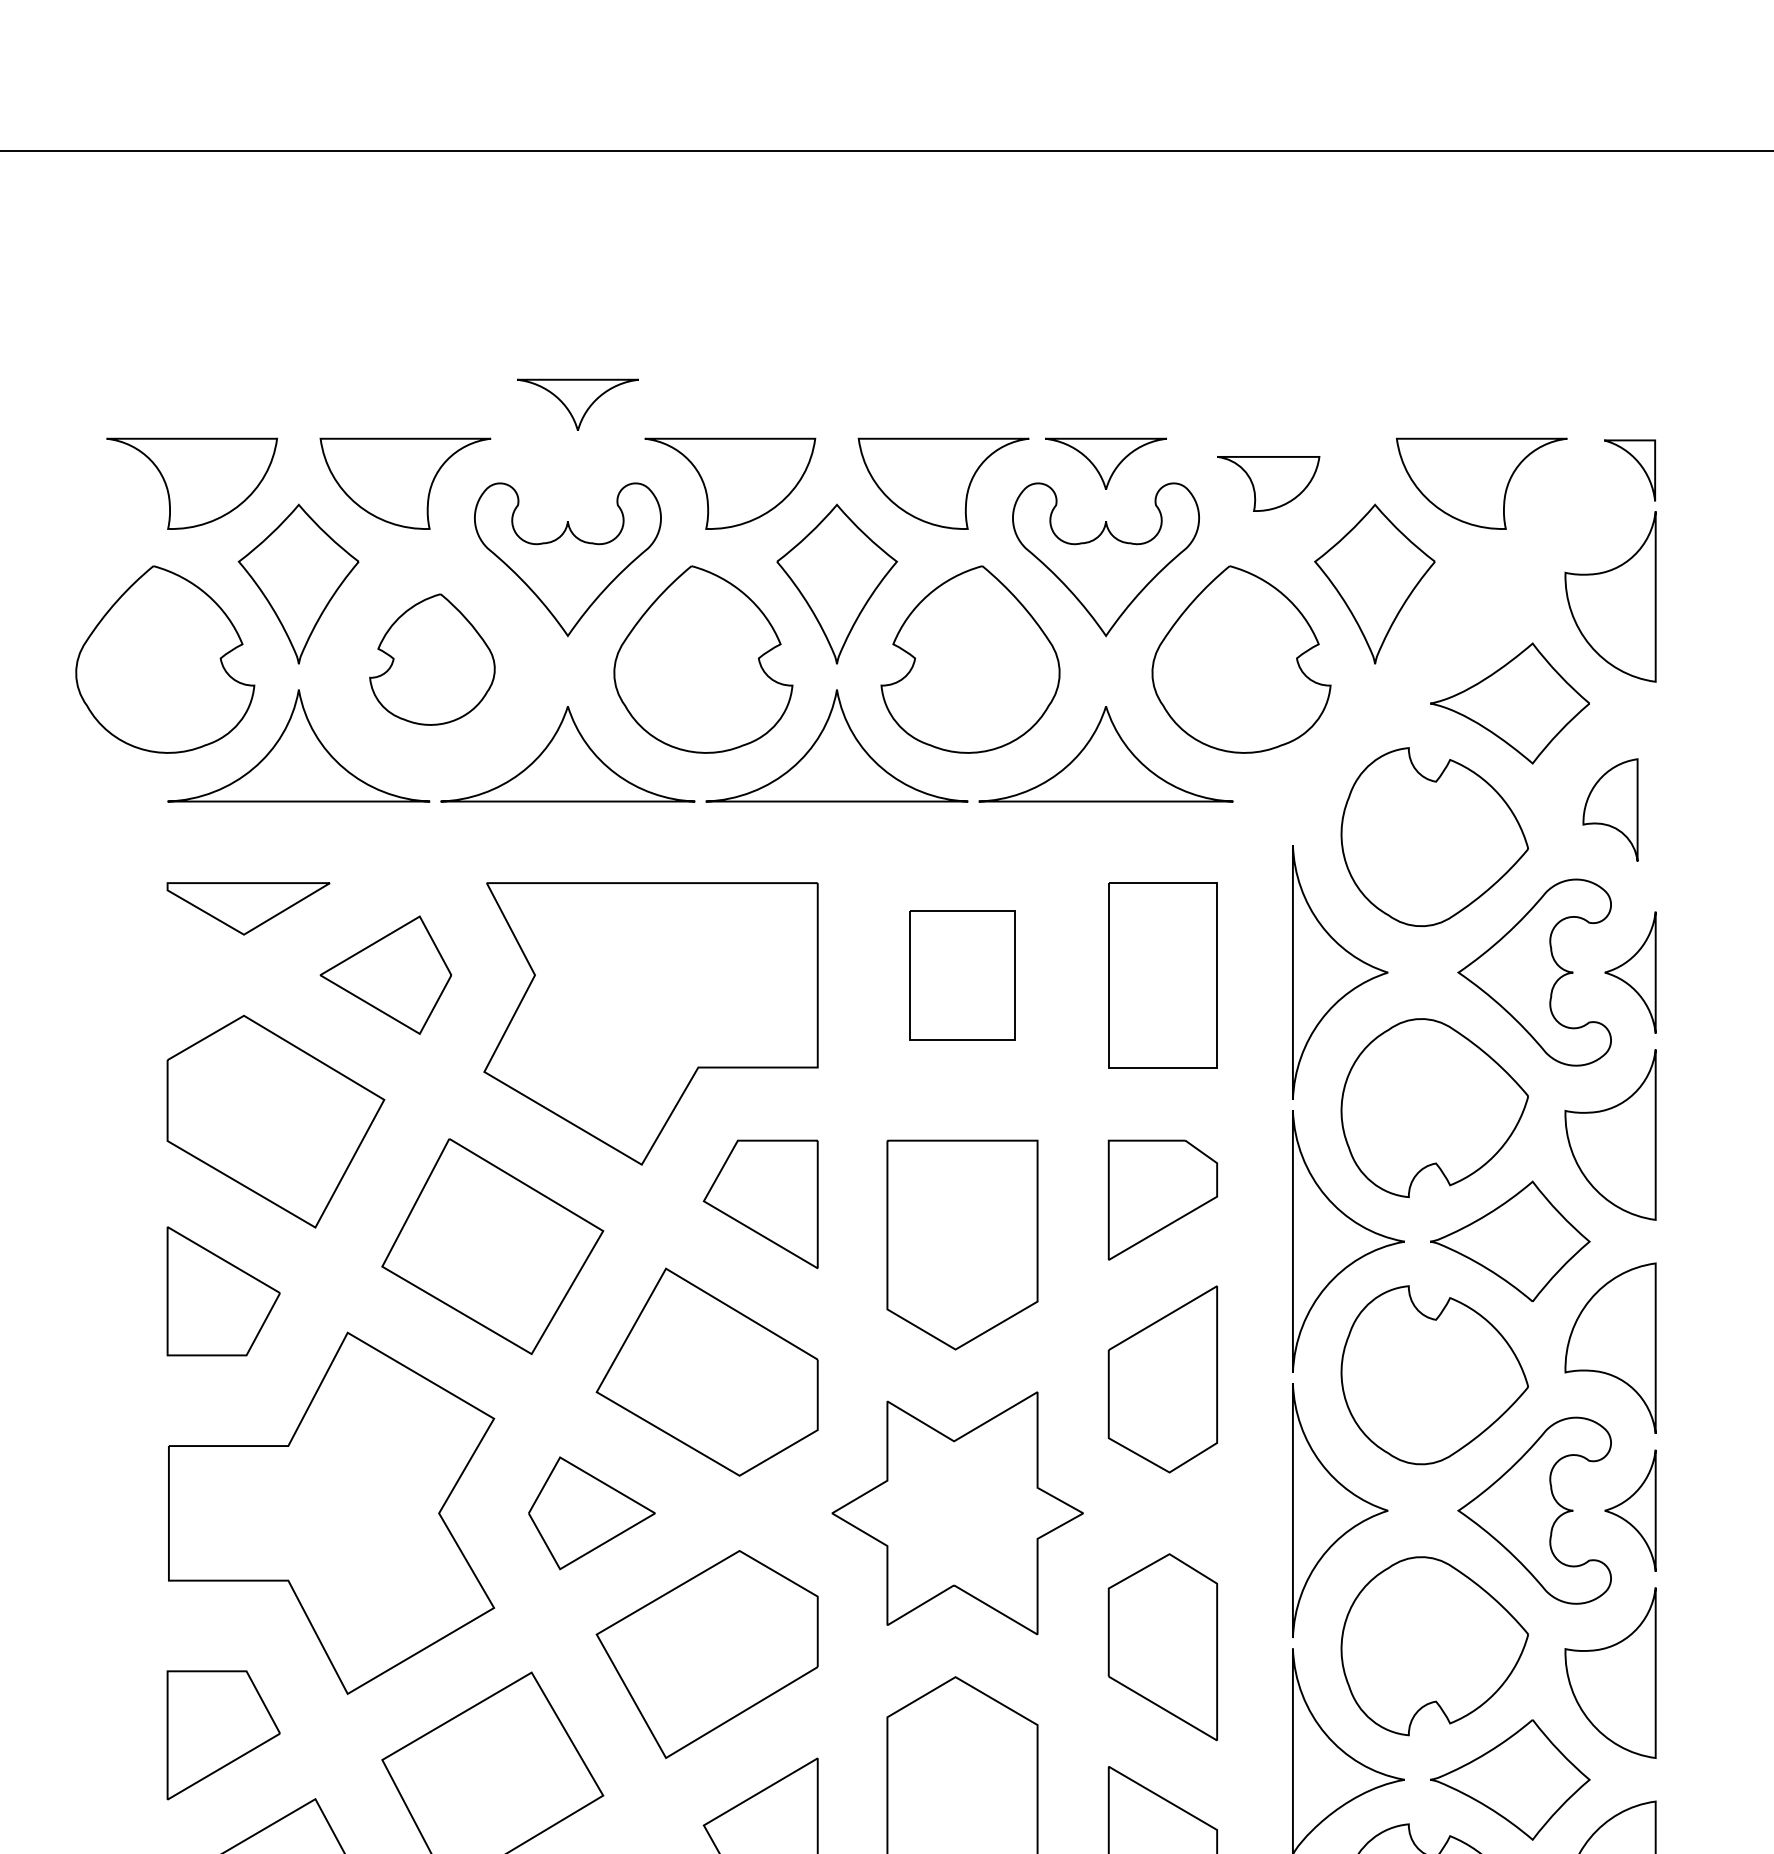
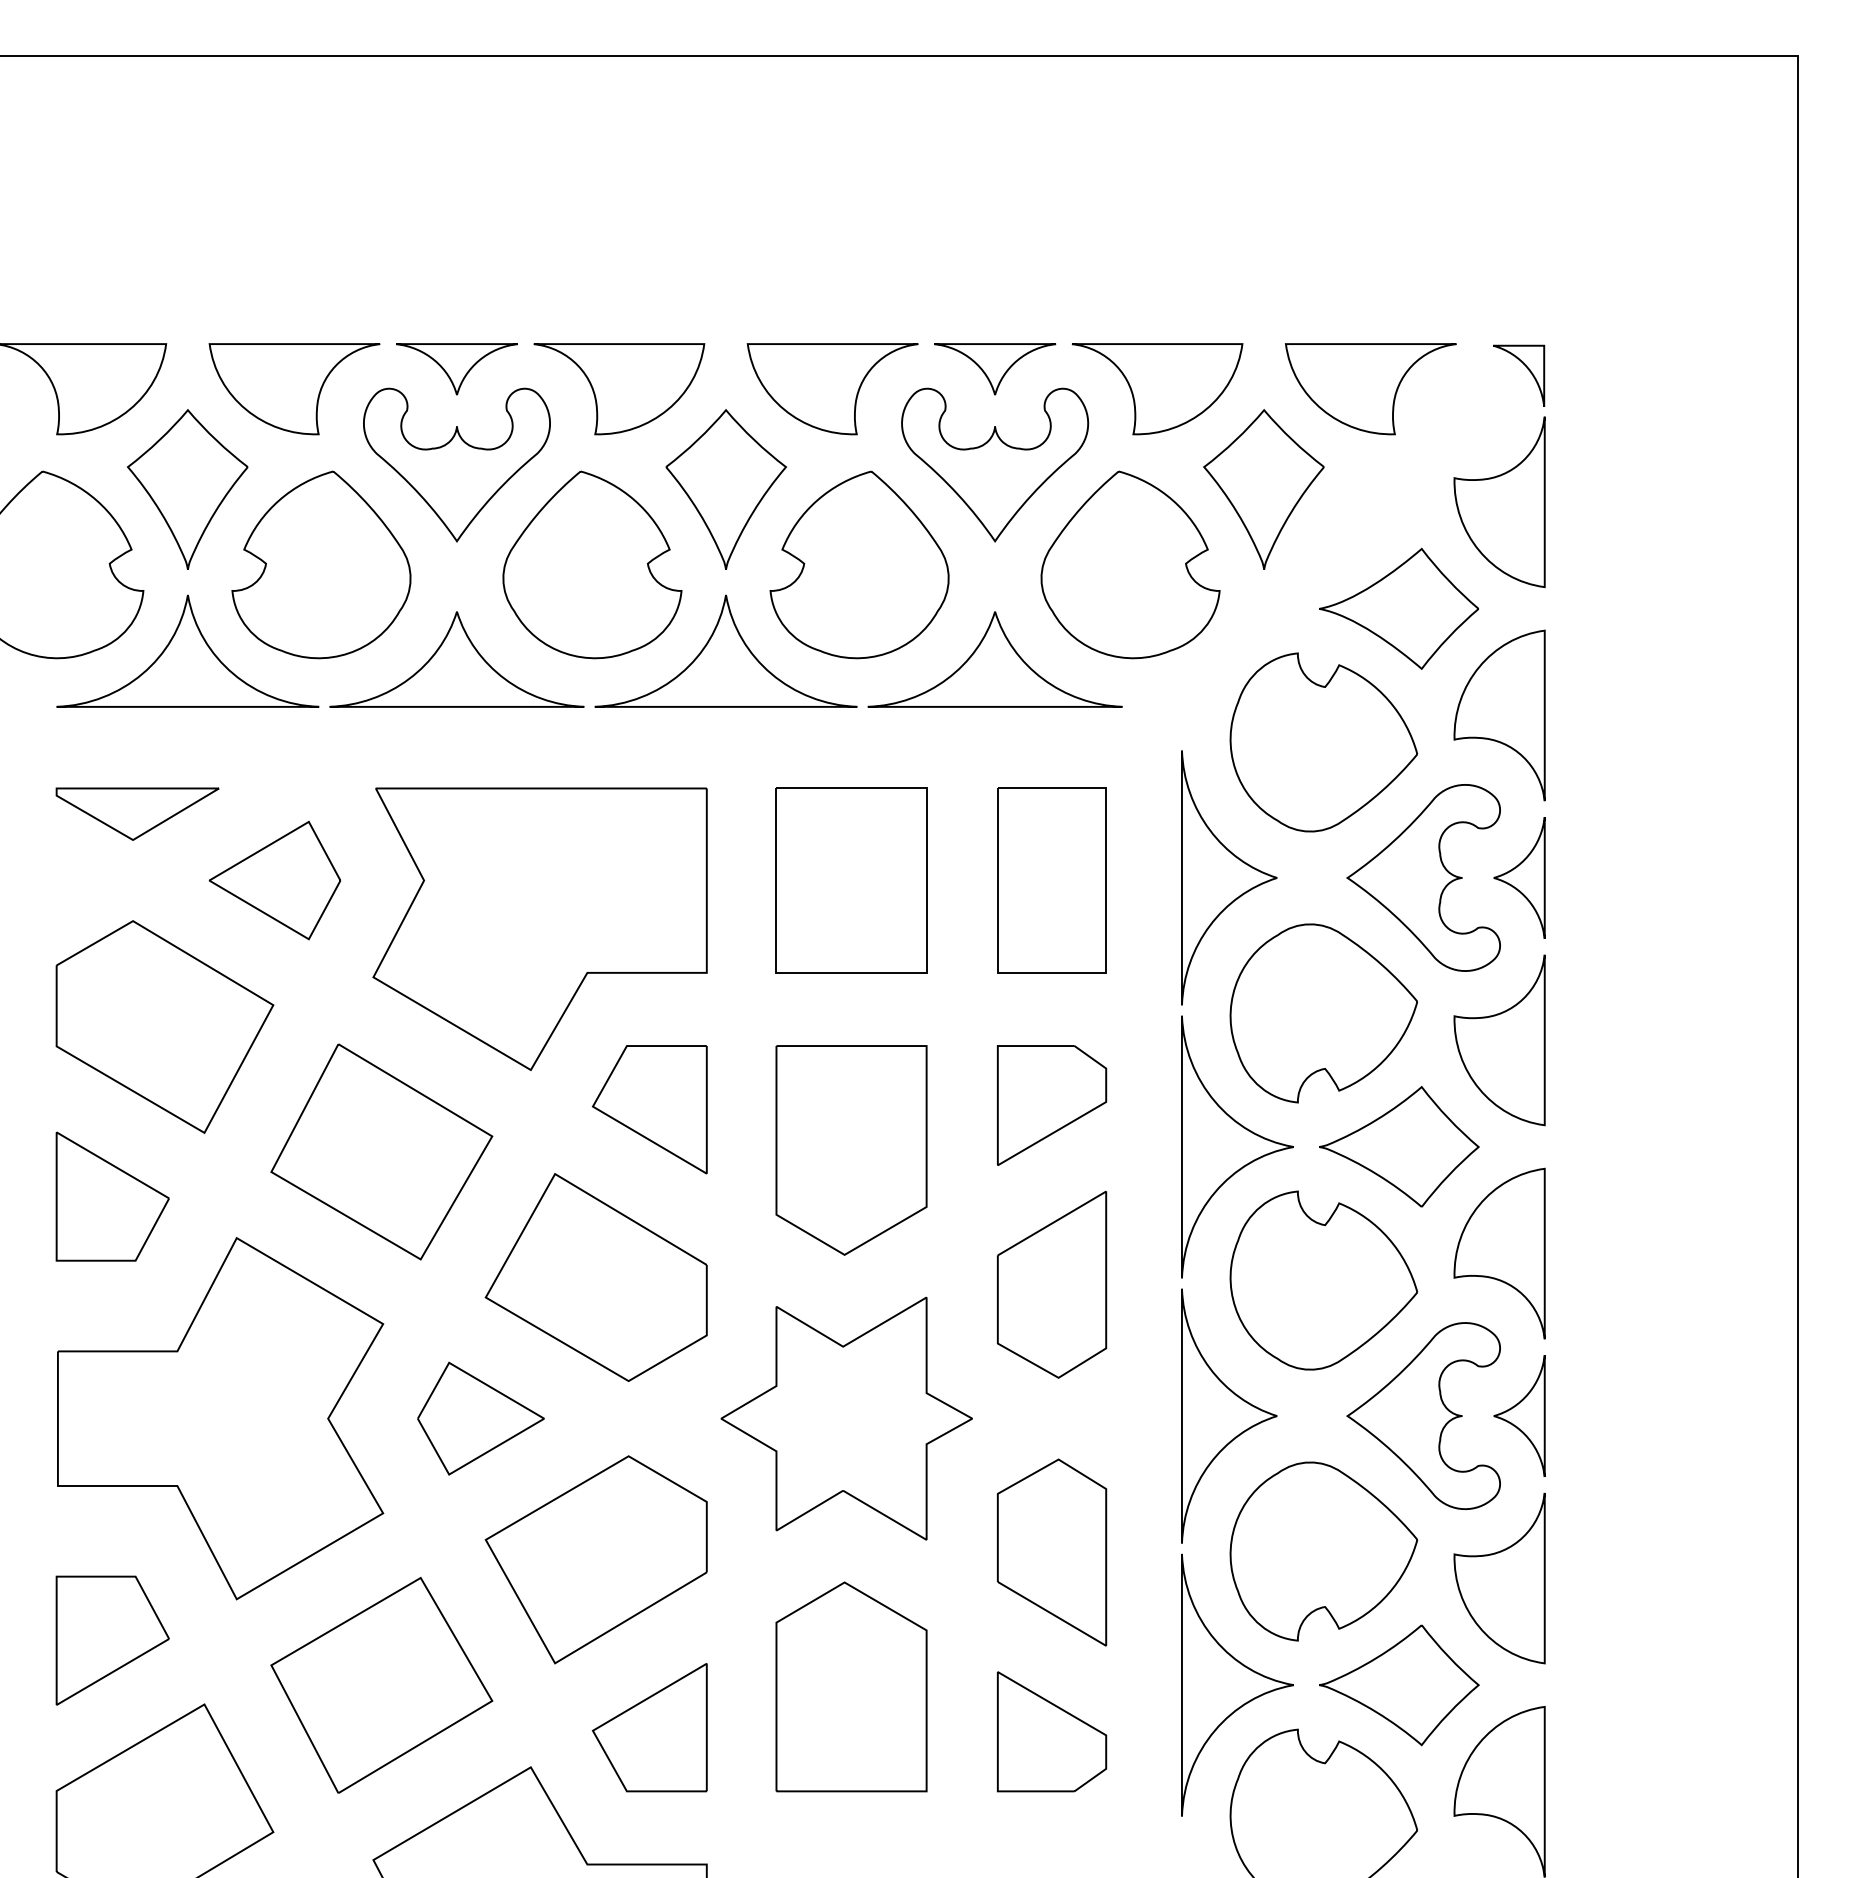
part: (577, 405) -> (456, 369), moved
part: (1268, 484) -> (1157, 389), size x1.67
part: (432, 659) -> (321, 564), size x1.43
part: (1610, 810) -> (1499, 715), size x1.67
part: (962, 975) -> (851, 880), size x1.43

